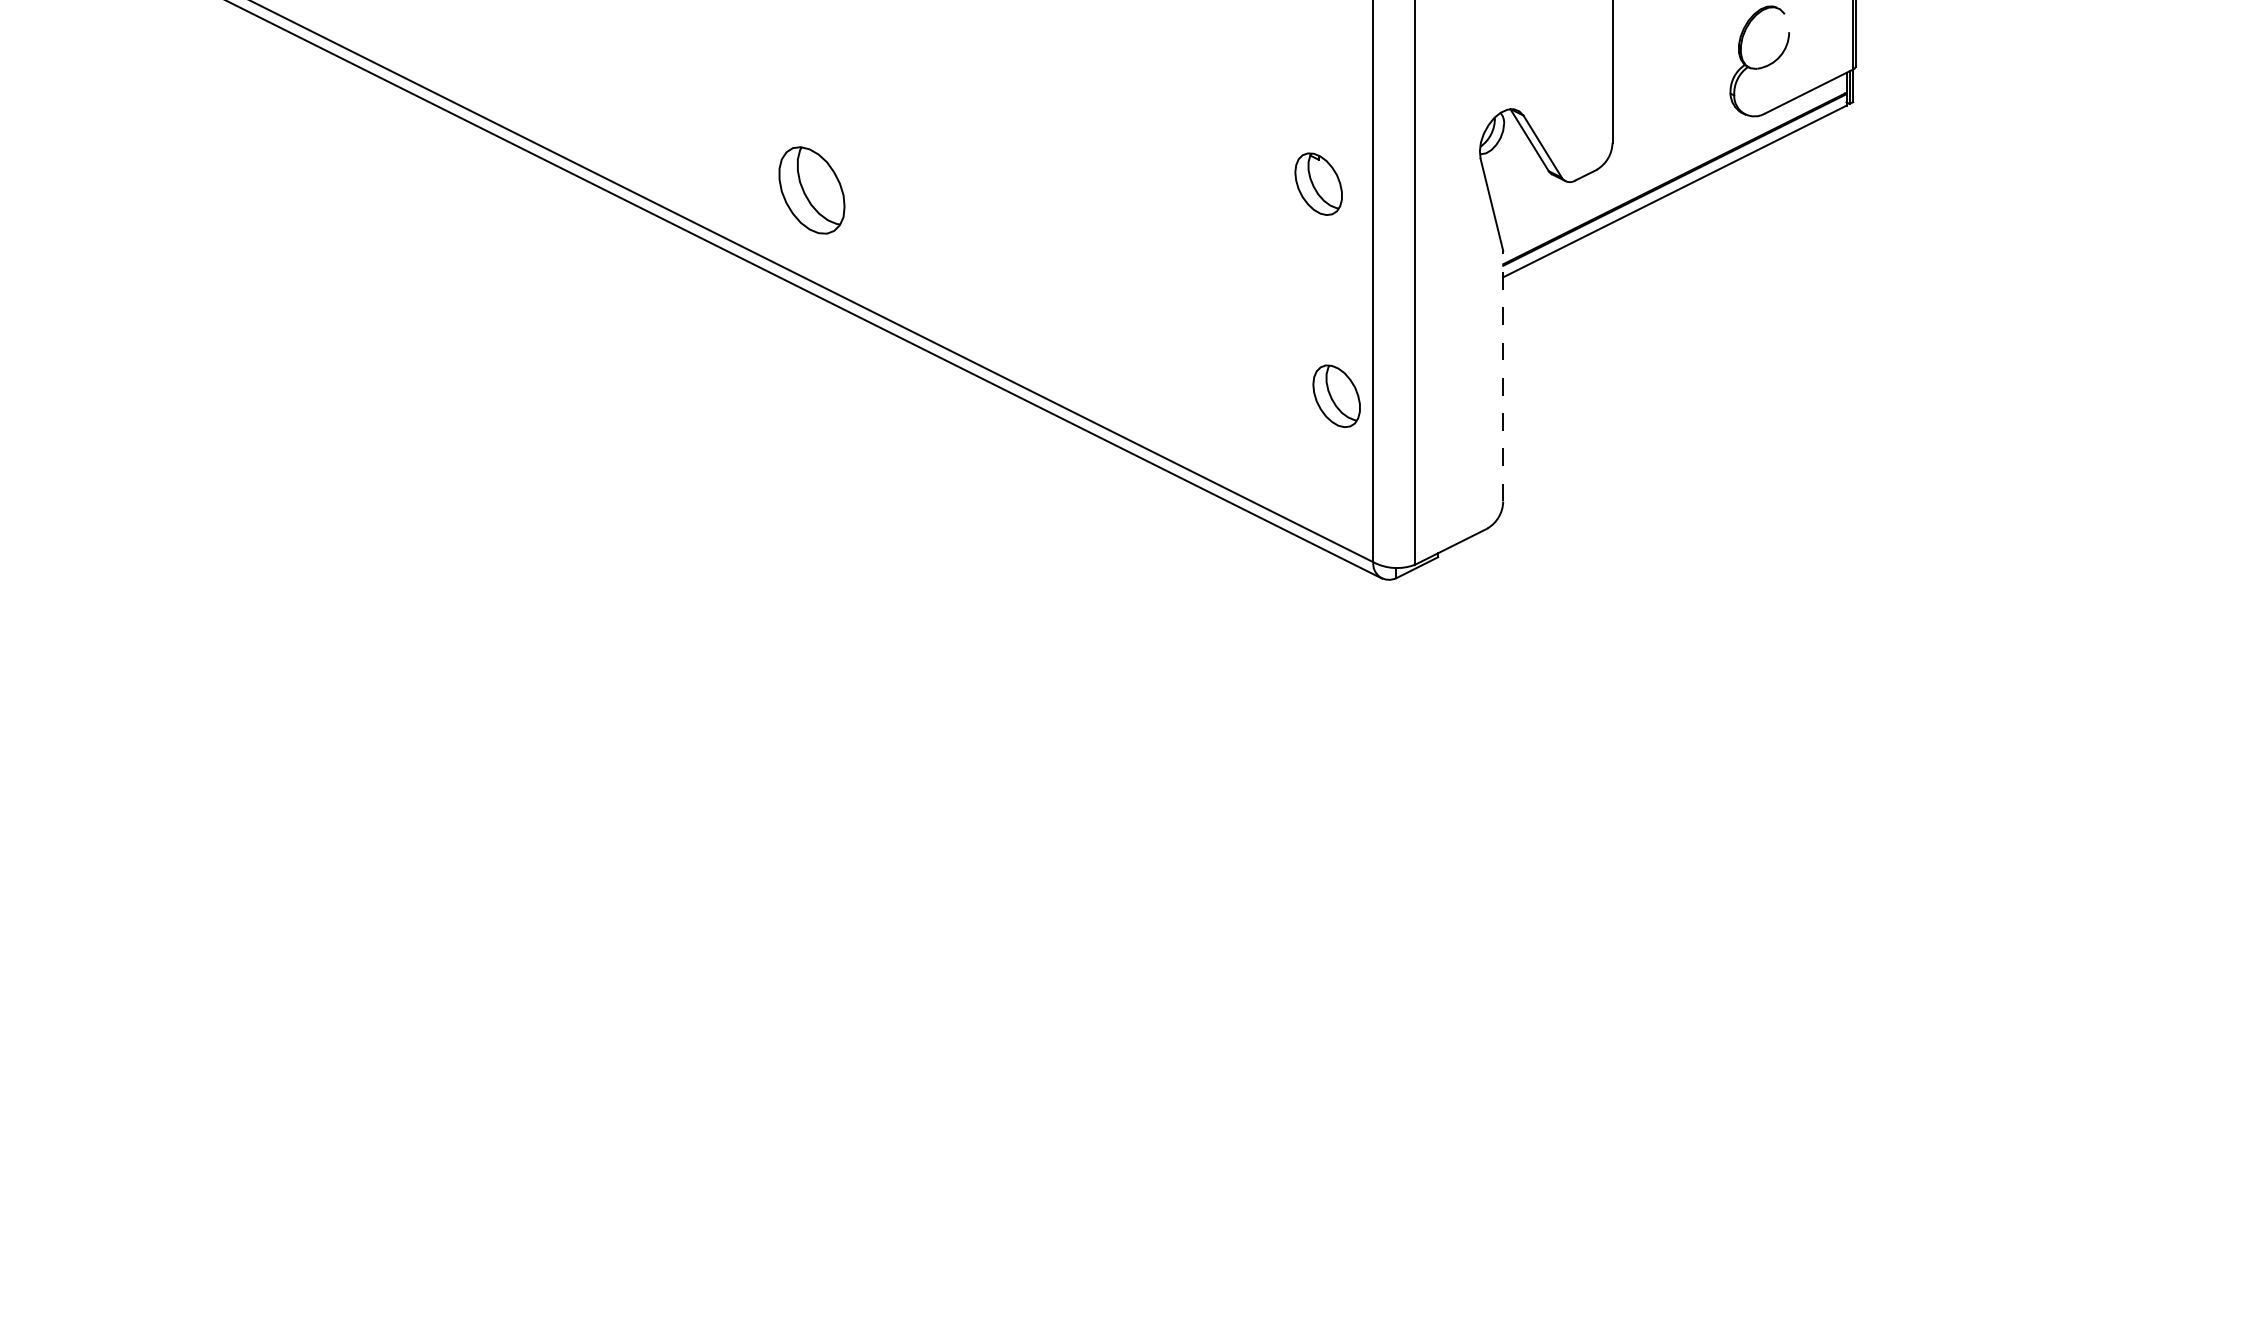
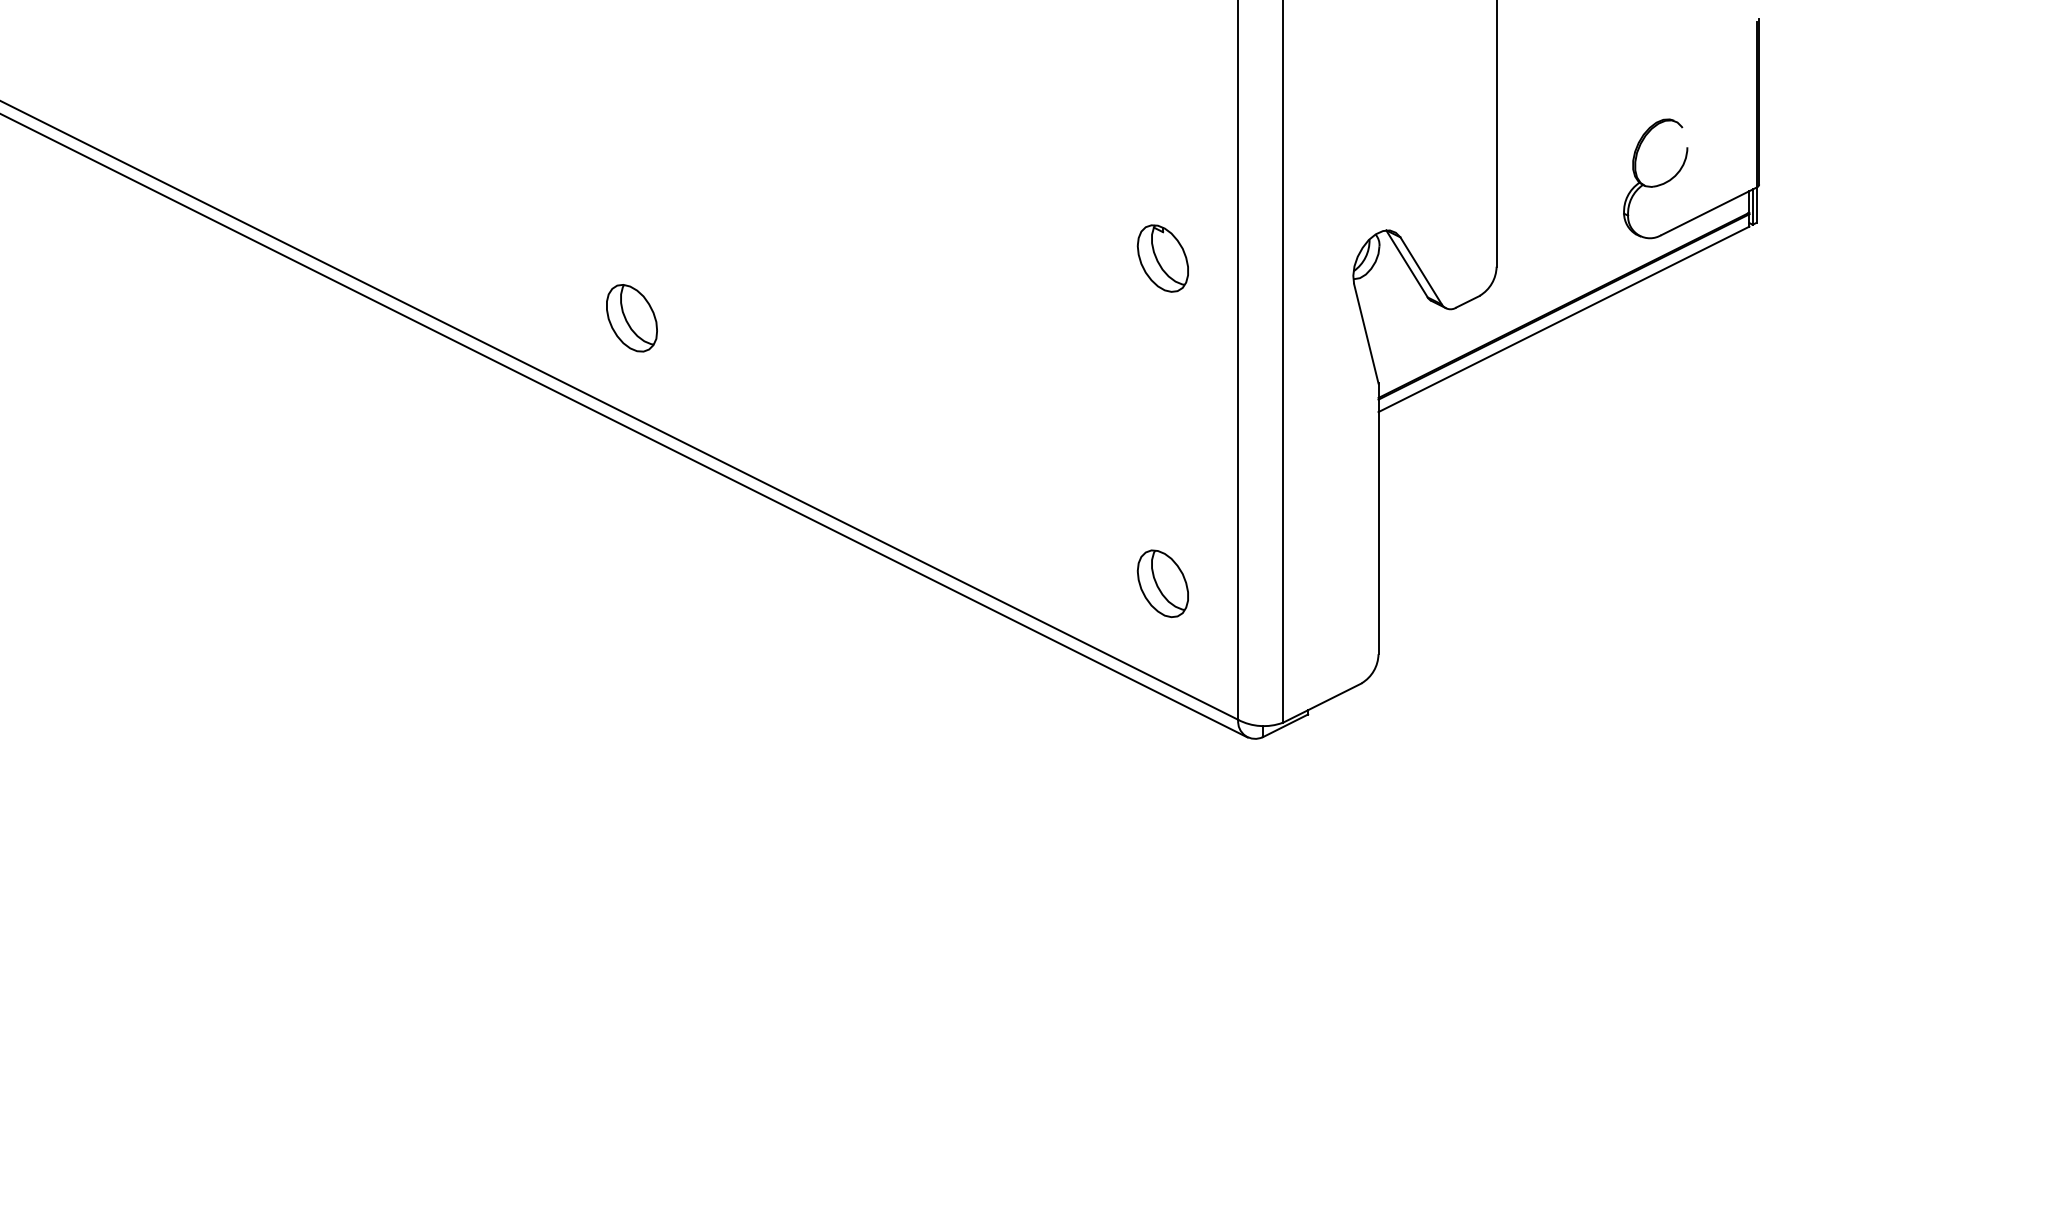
part: (1318, 183) -> (1162, 257), moved
part: (812, 190) -> (632, 318), size x0.71
line: (1503, 375) -> (1378, 518), dashed -> solid
part: (1336, 396) -> (1162, 584), moved

